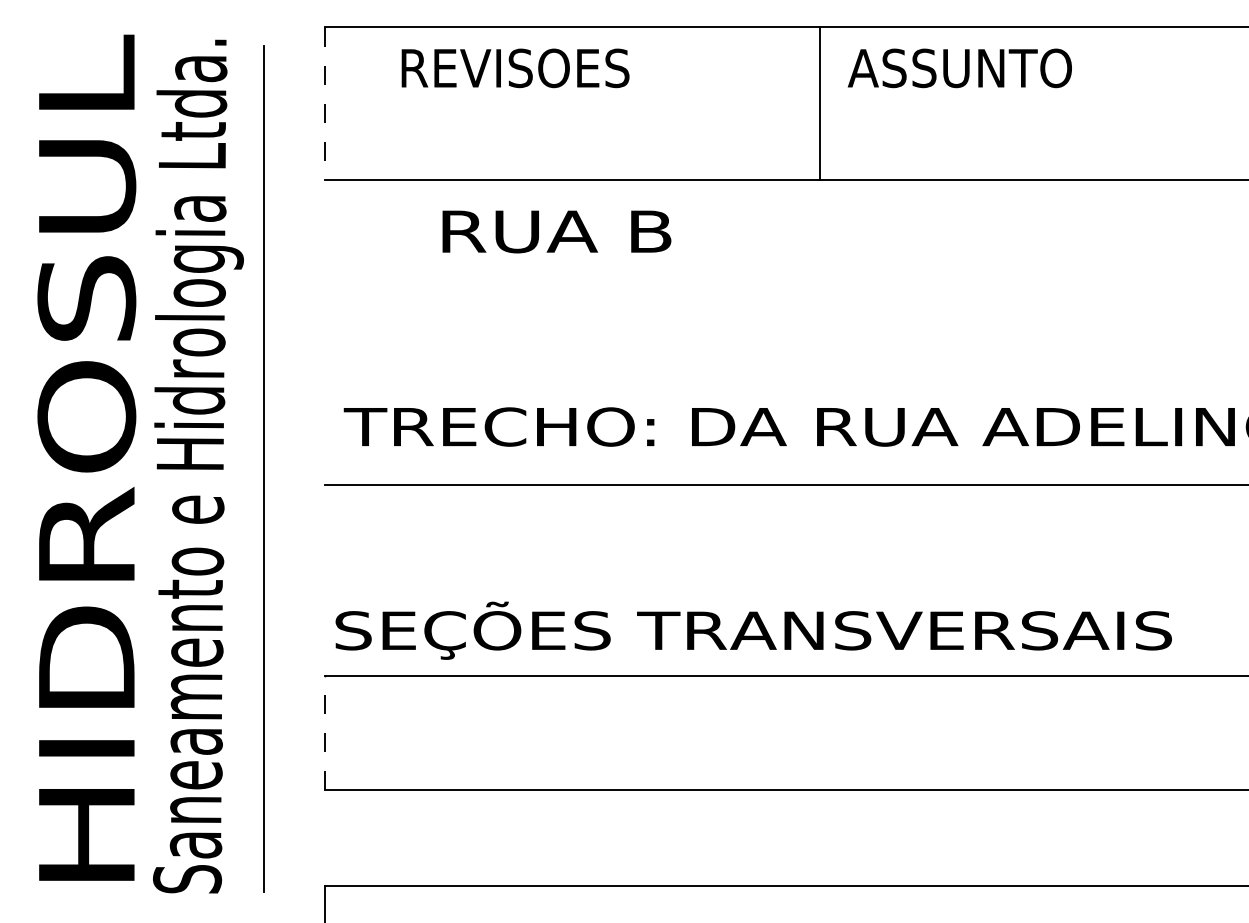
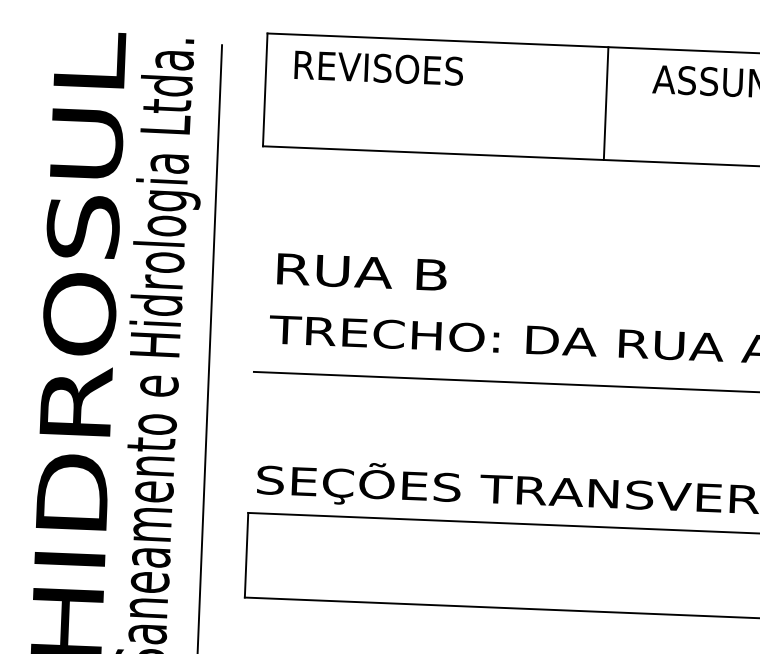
text: (515, 68) -> (378, 68), moved
line: (820, 103) -> (606, 103), moved
line: (325, 104) -> (265, 90), dashed -> solid
text: (556, 231) -> (361, 272), moved
line: (325, 732) -> (246, 554), dashed -> solid

